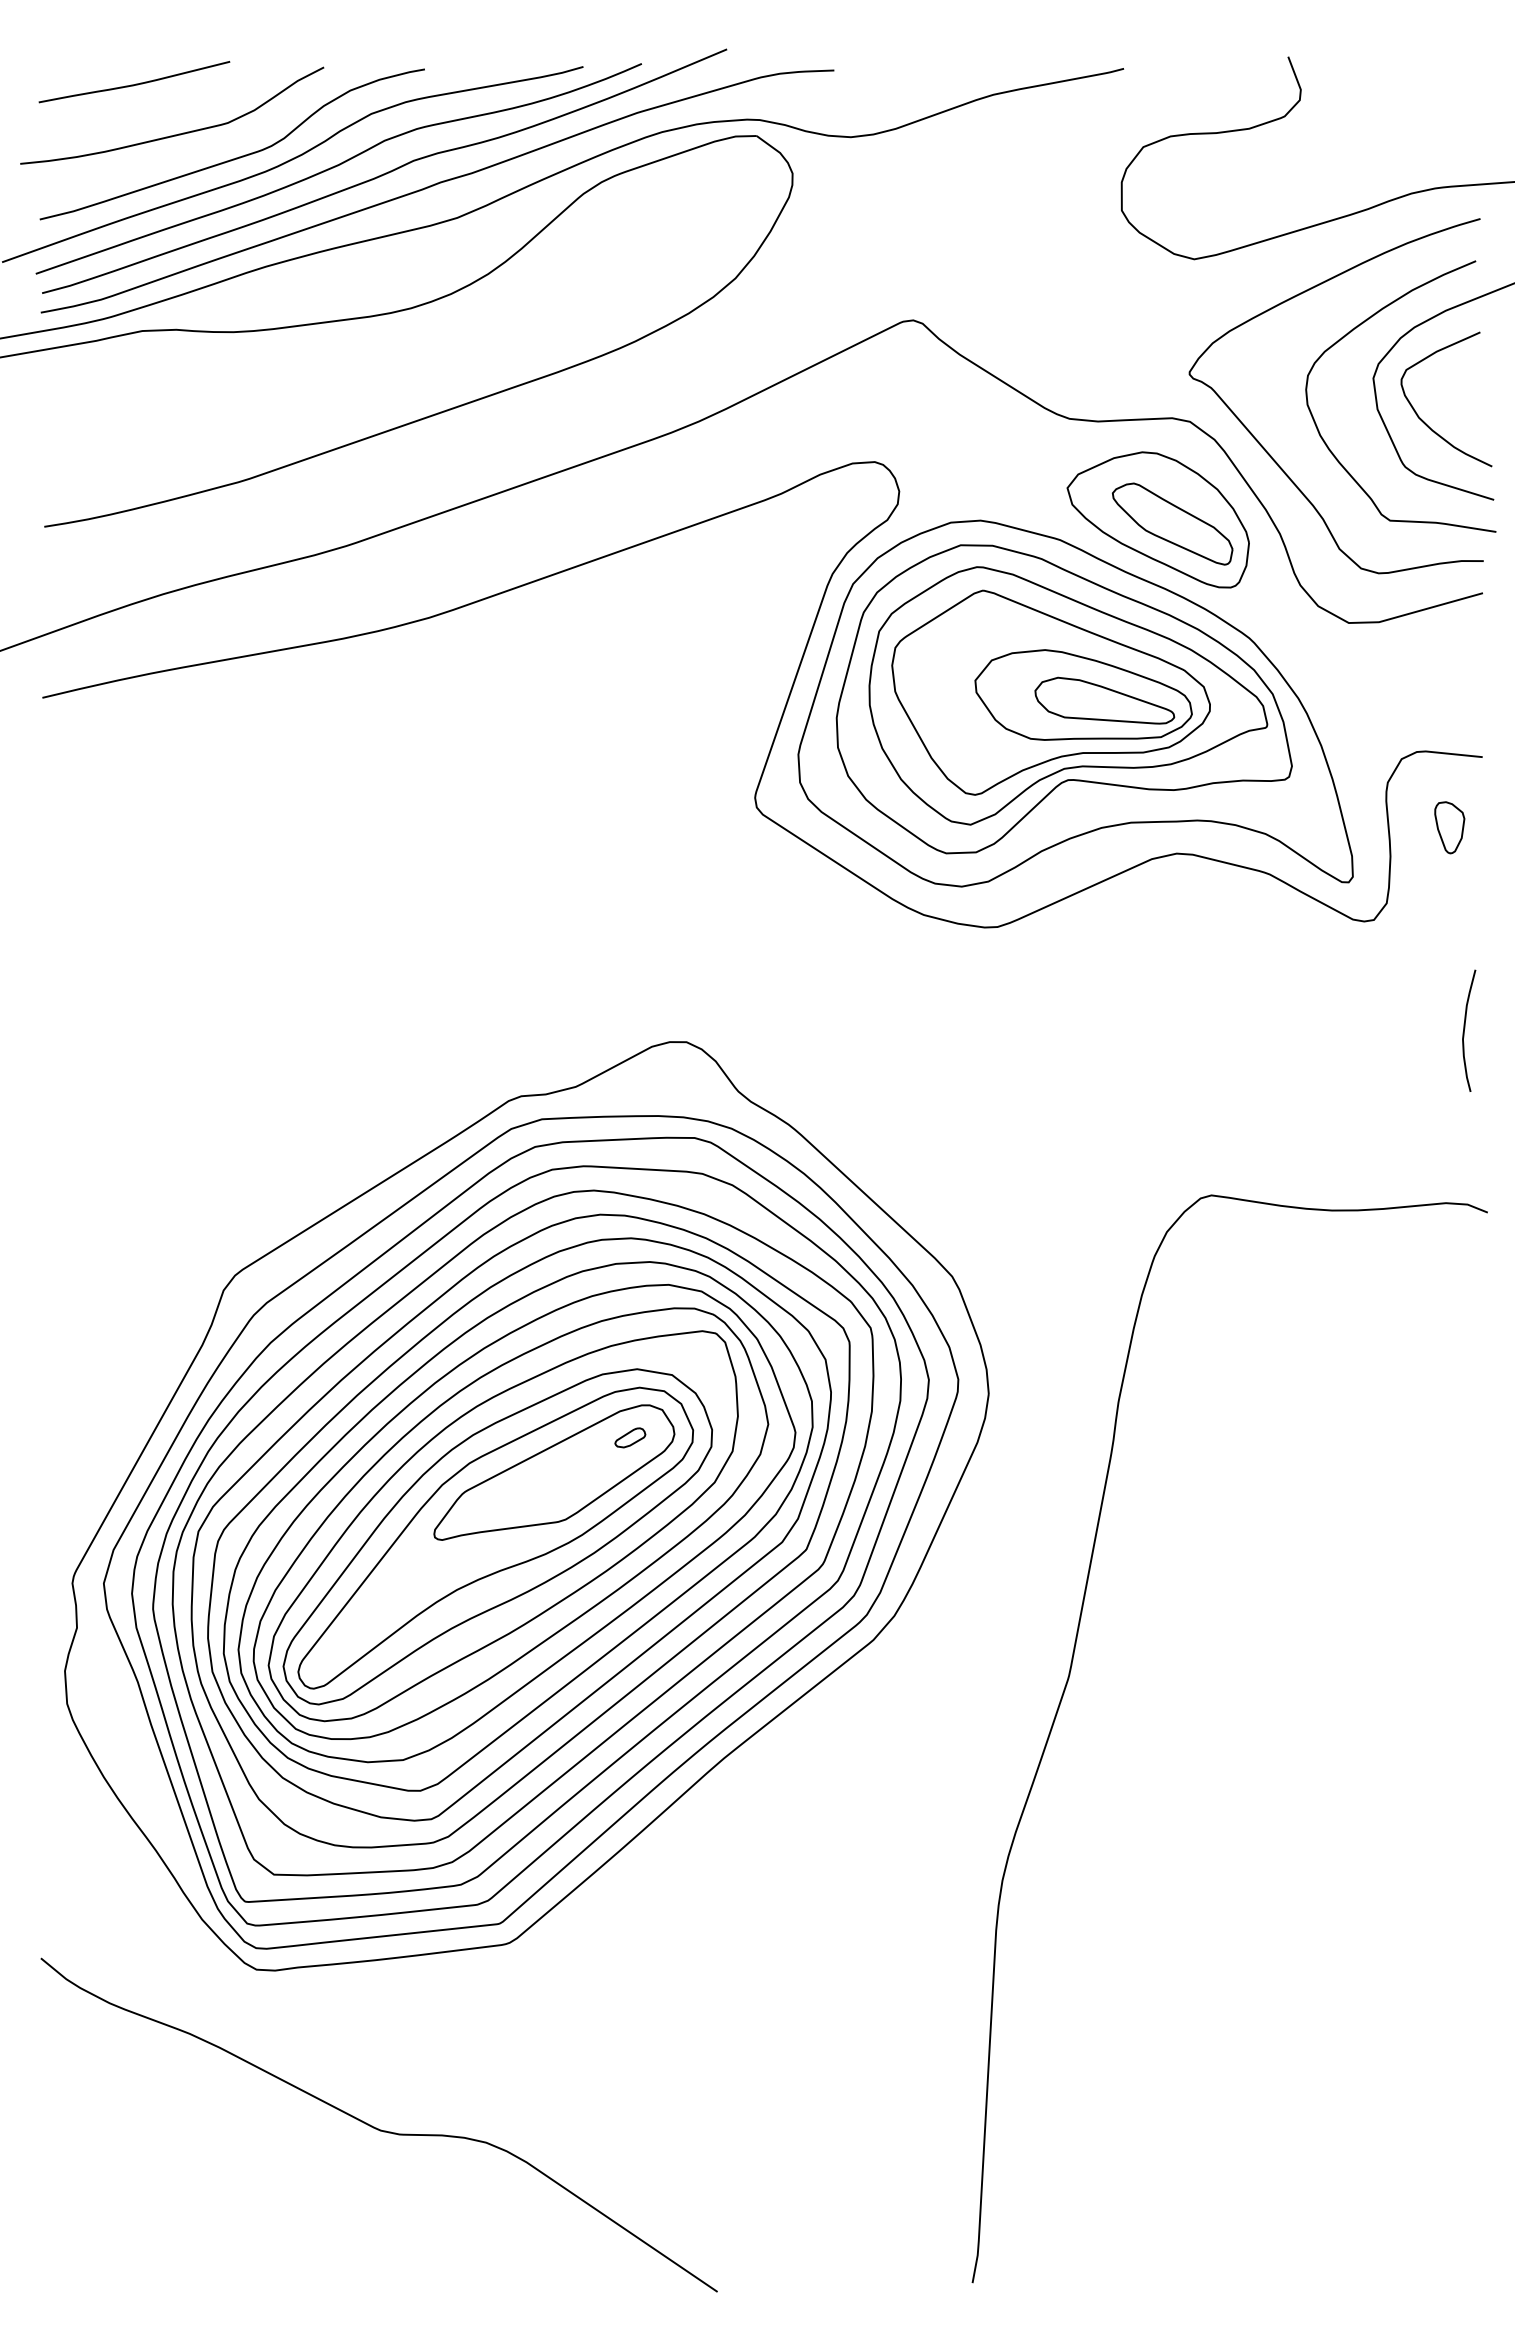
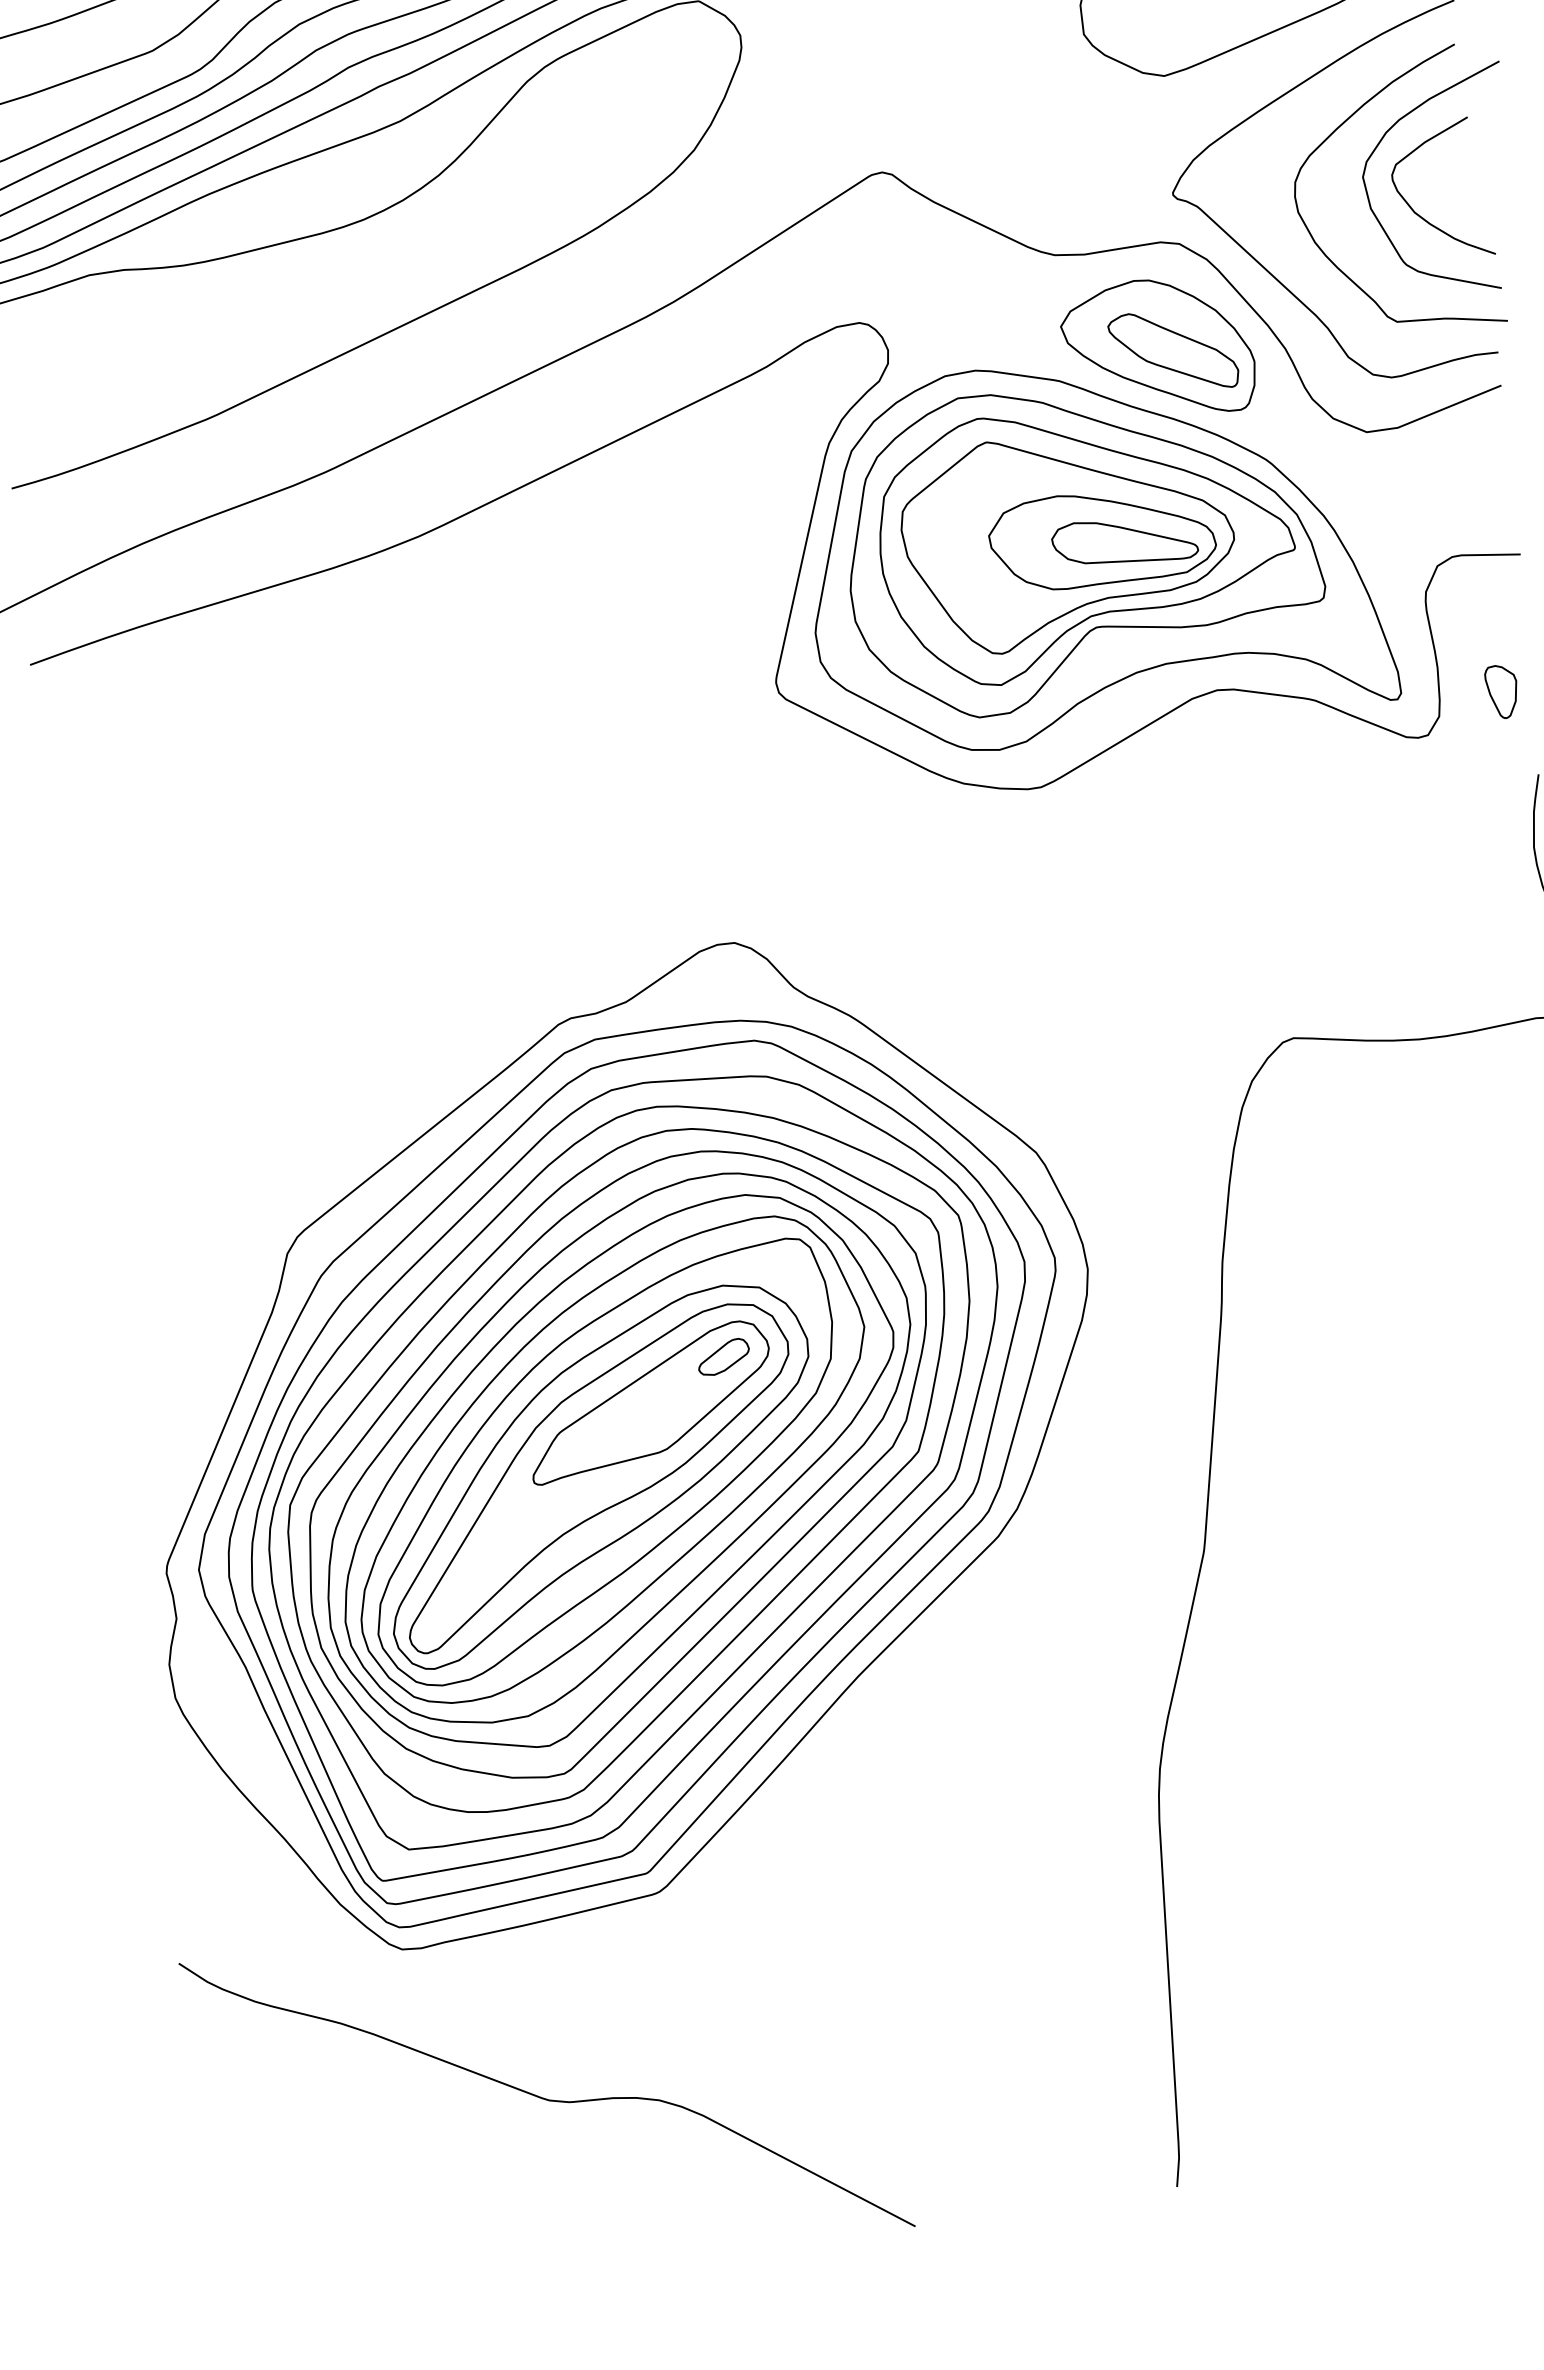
part: (1449, 827) -> (1501, 691), moved
part: (630, 1437) -> (723, 1356), size x1.67

